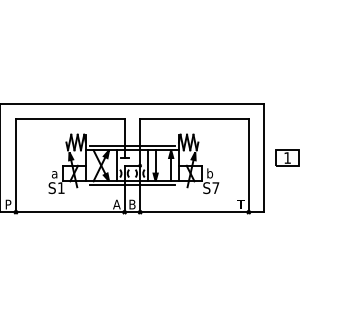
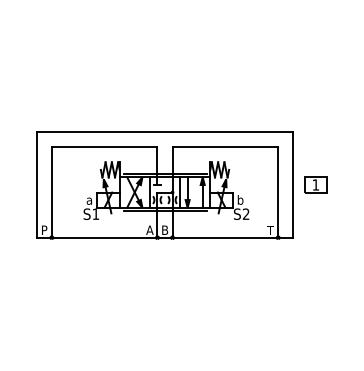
text: (215, 187) -> (245, 213), S7 -> S2

